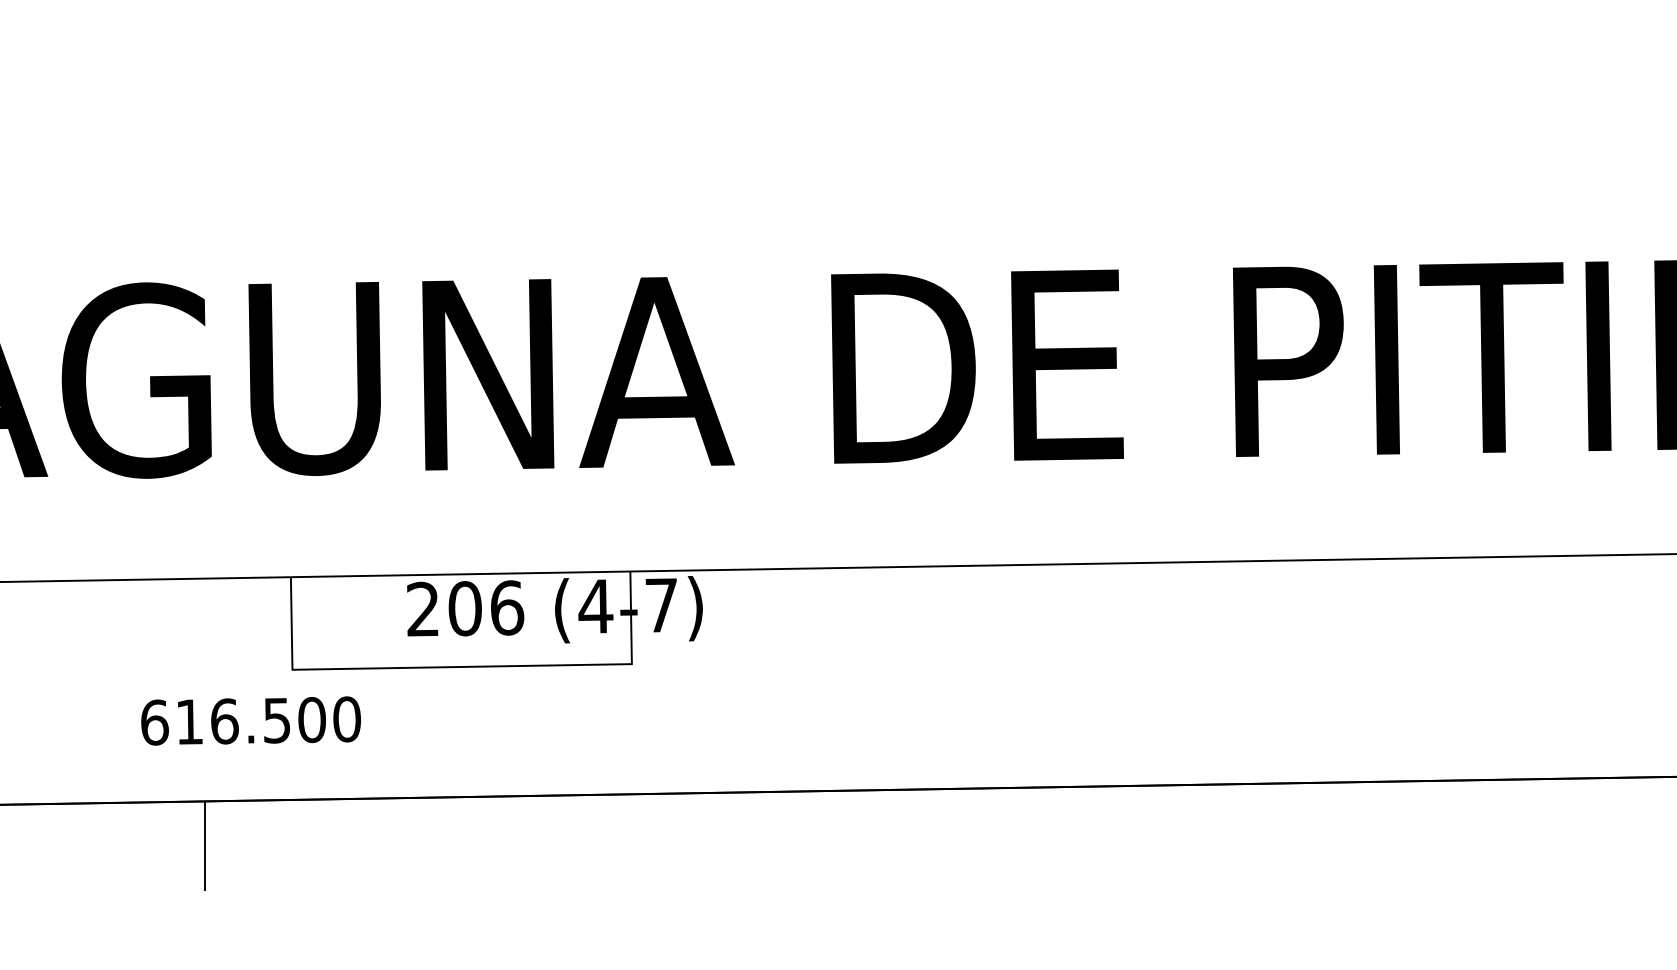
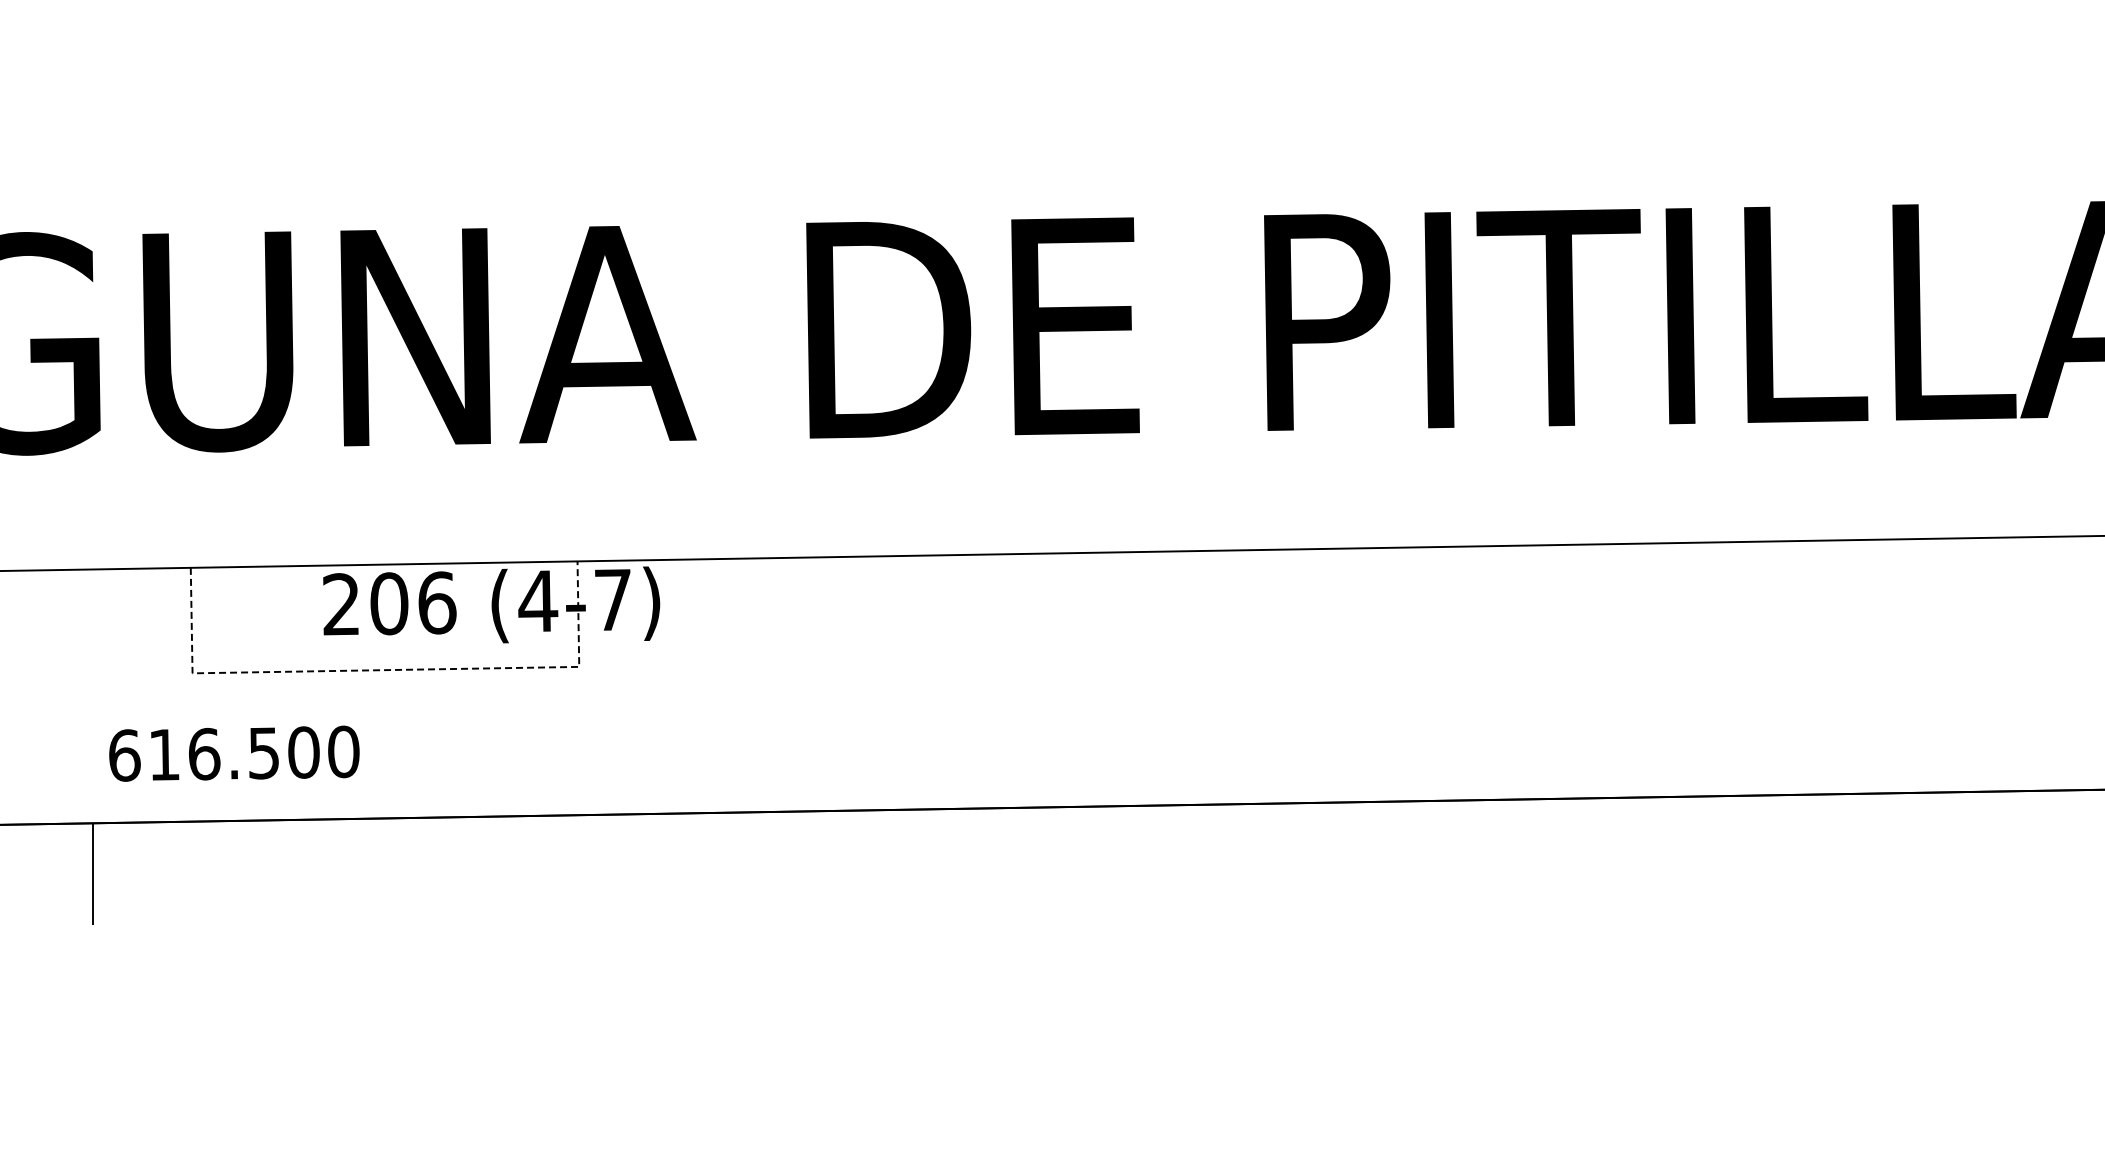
line: (462, 667) -> (386, 670), solid -> dashed
text: (251, 720) -> (234, 753), moved

